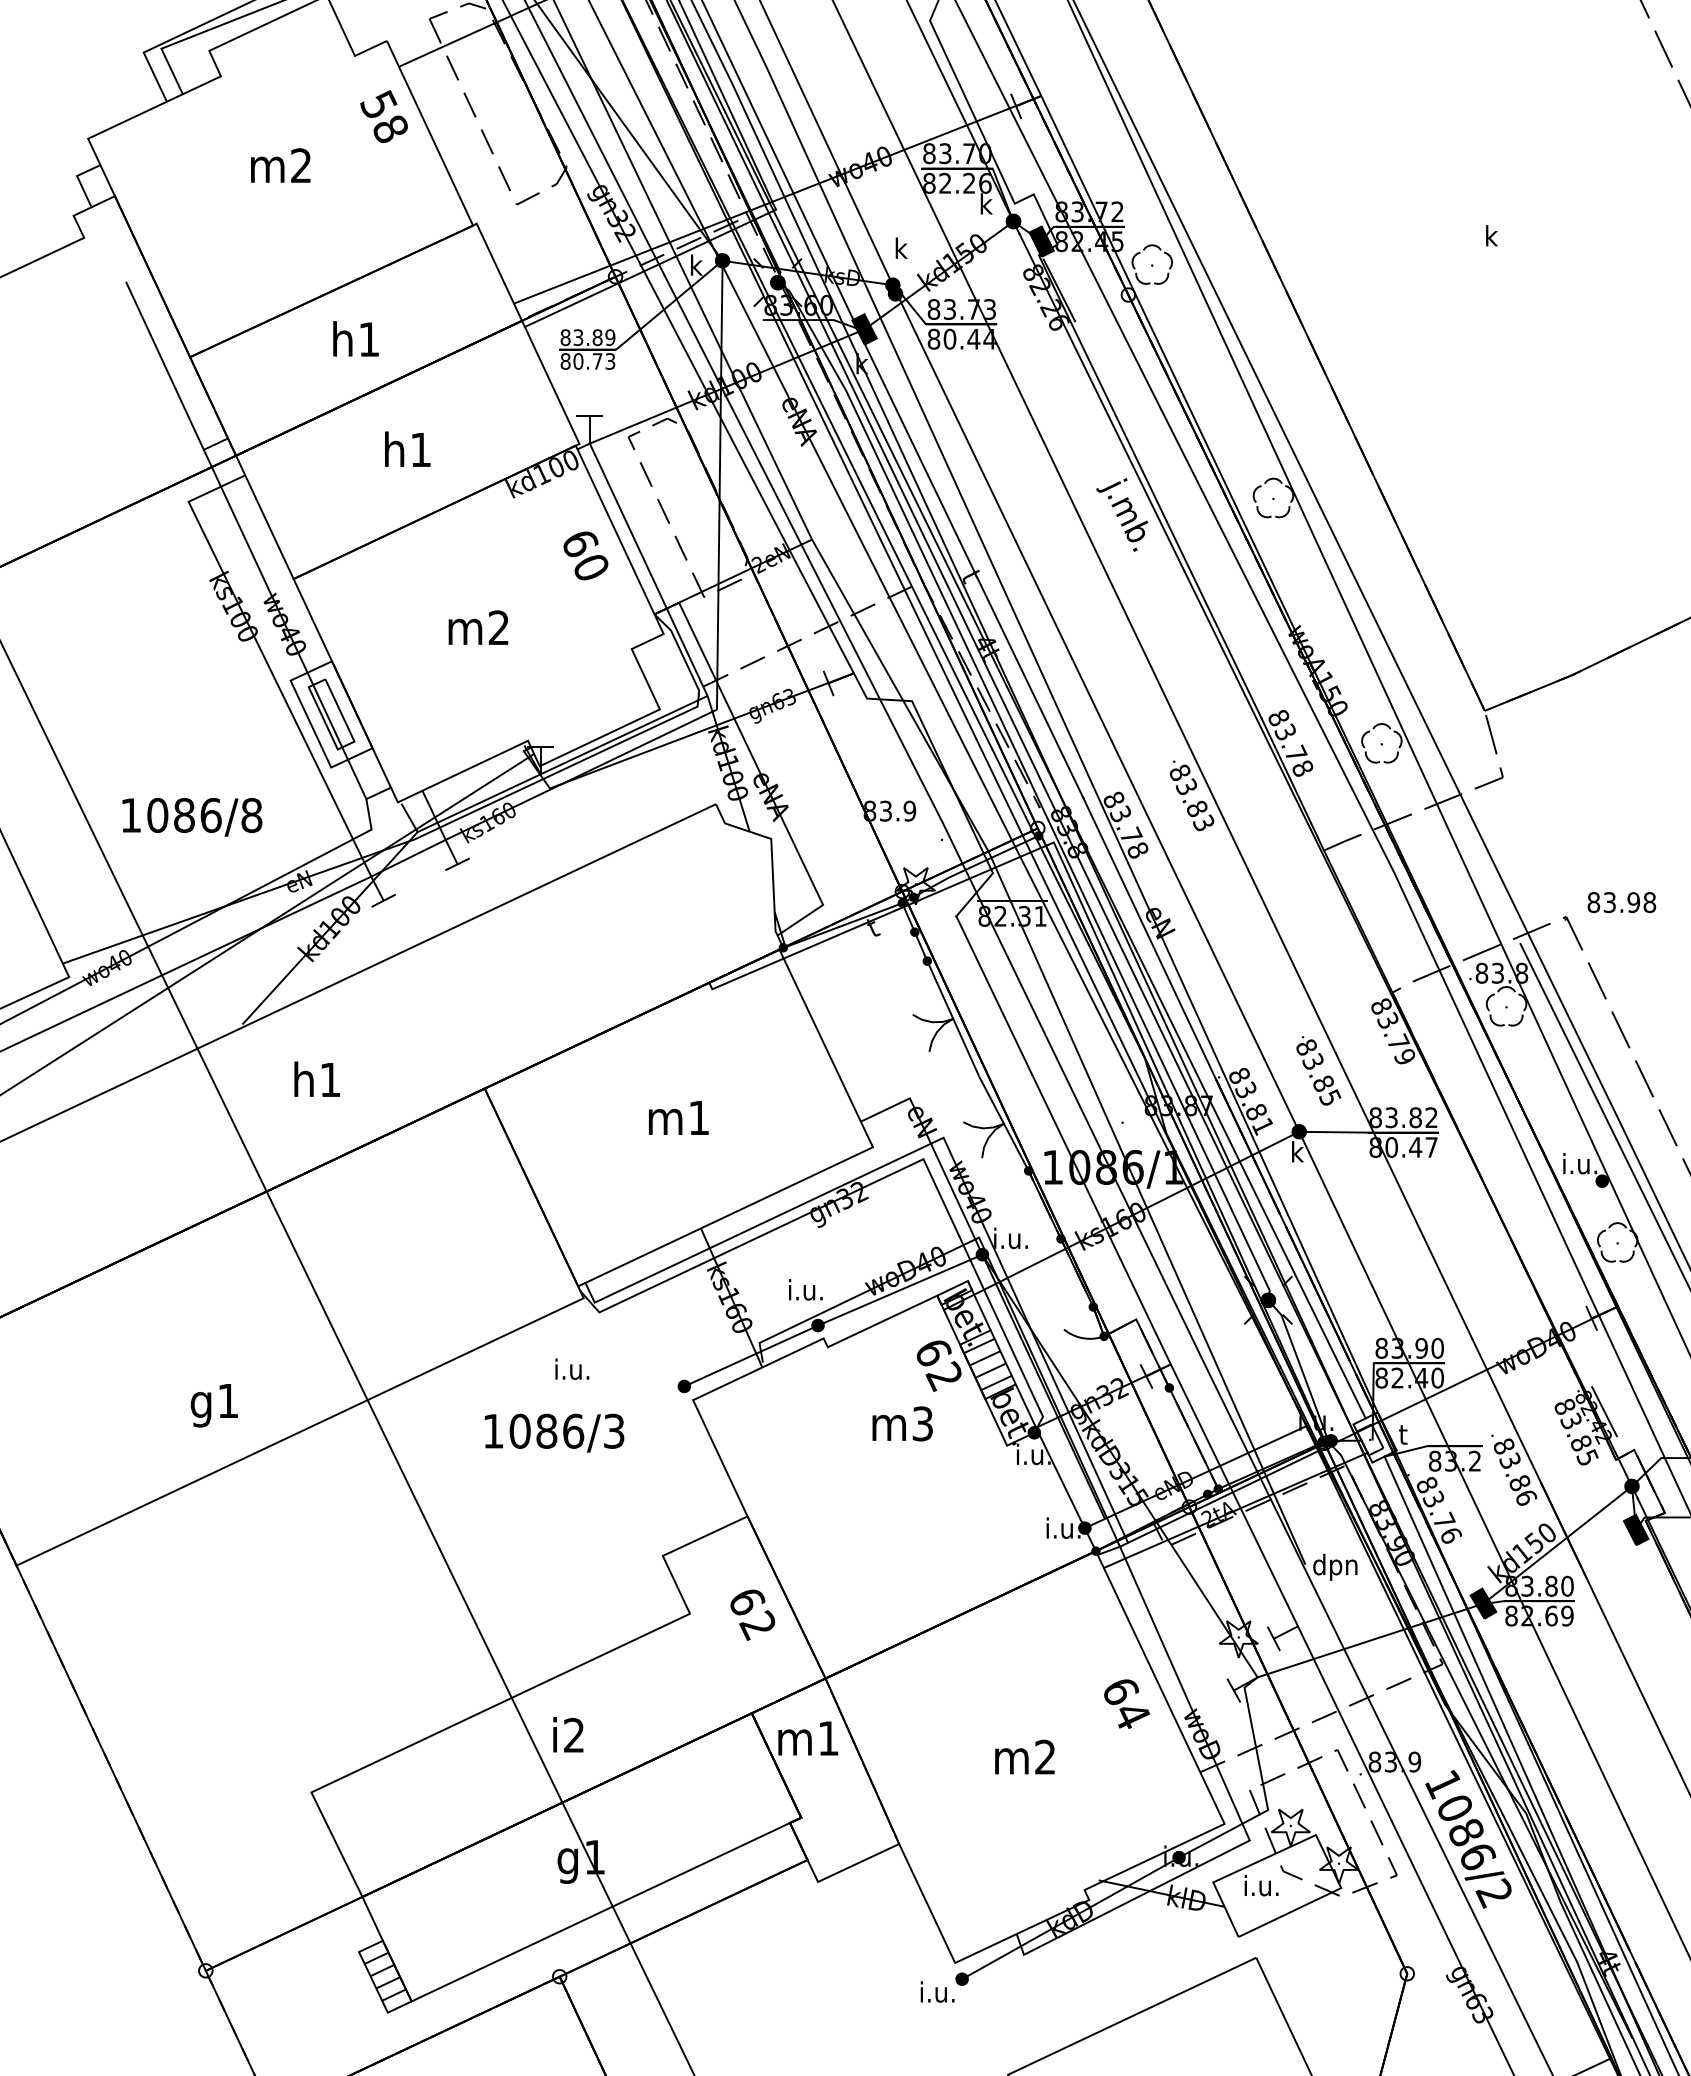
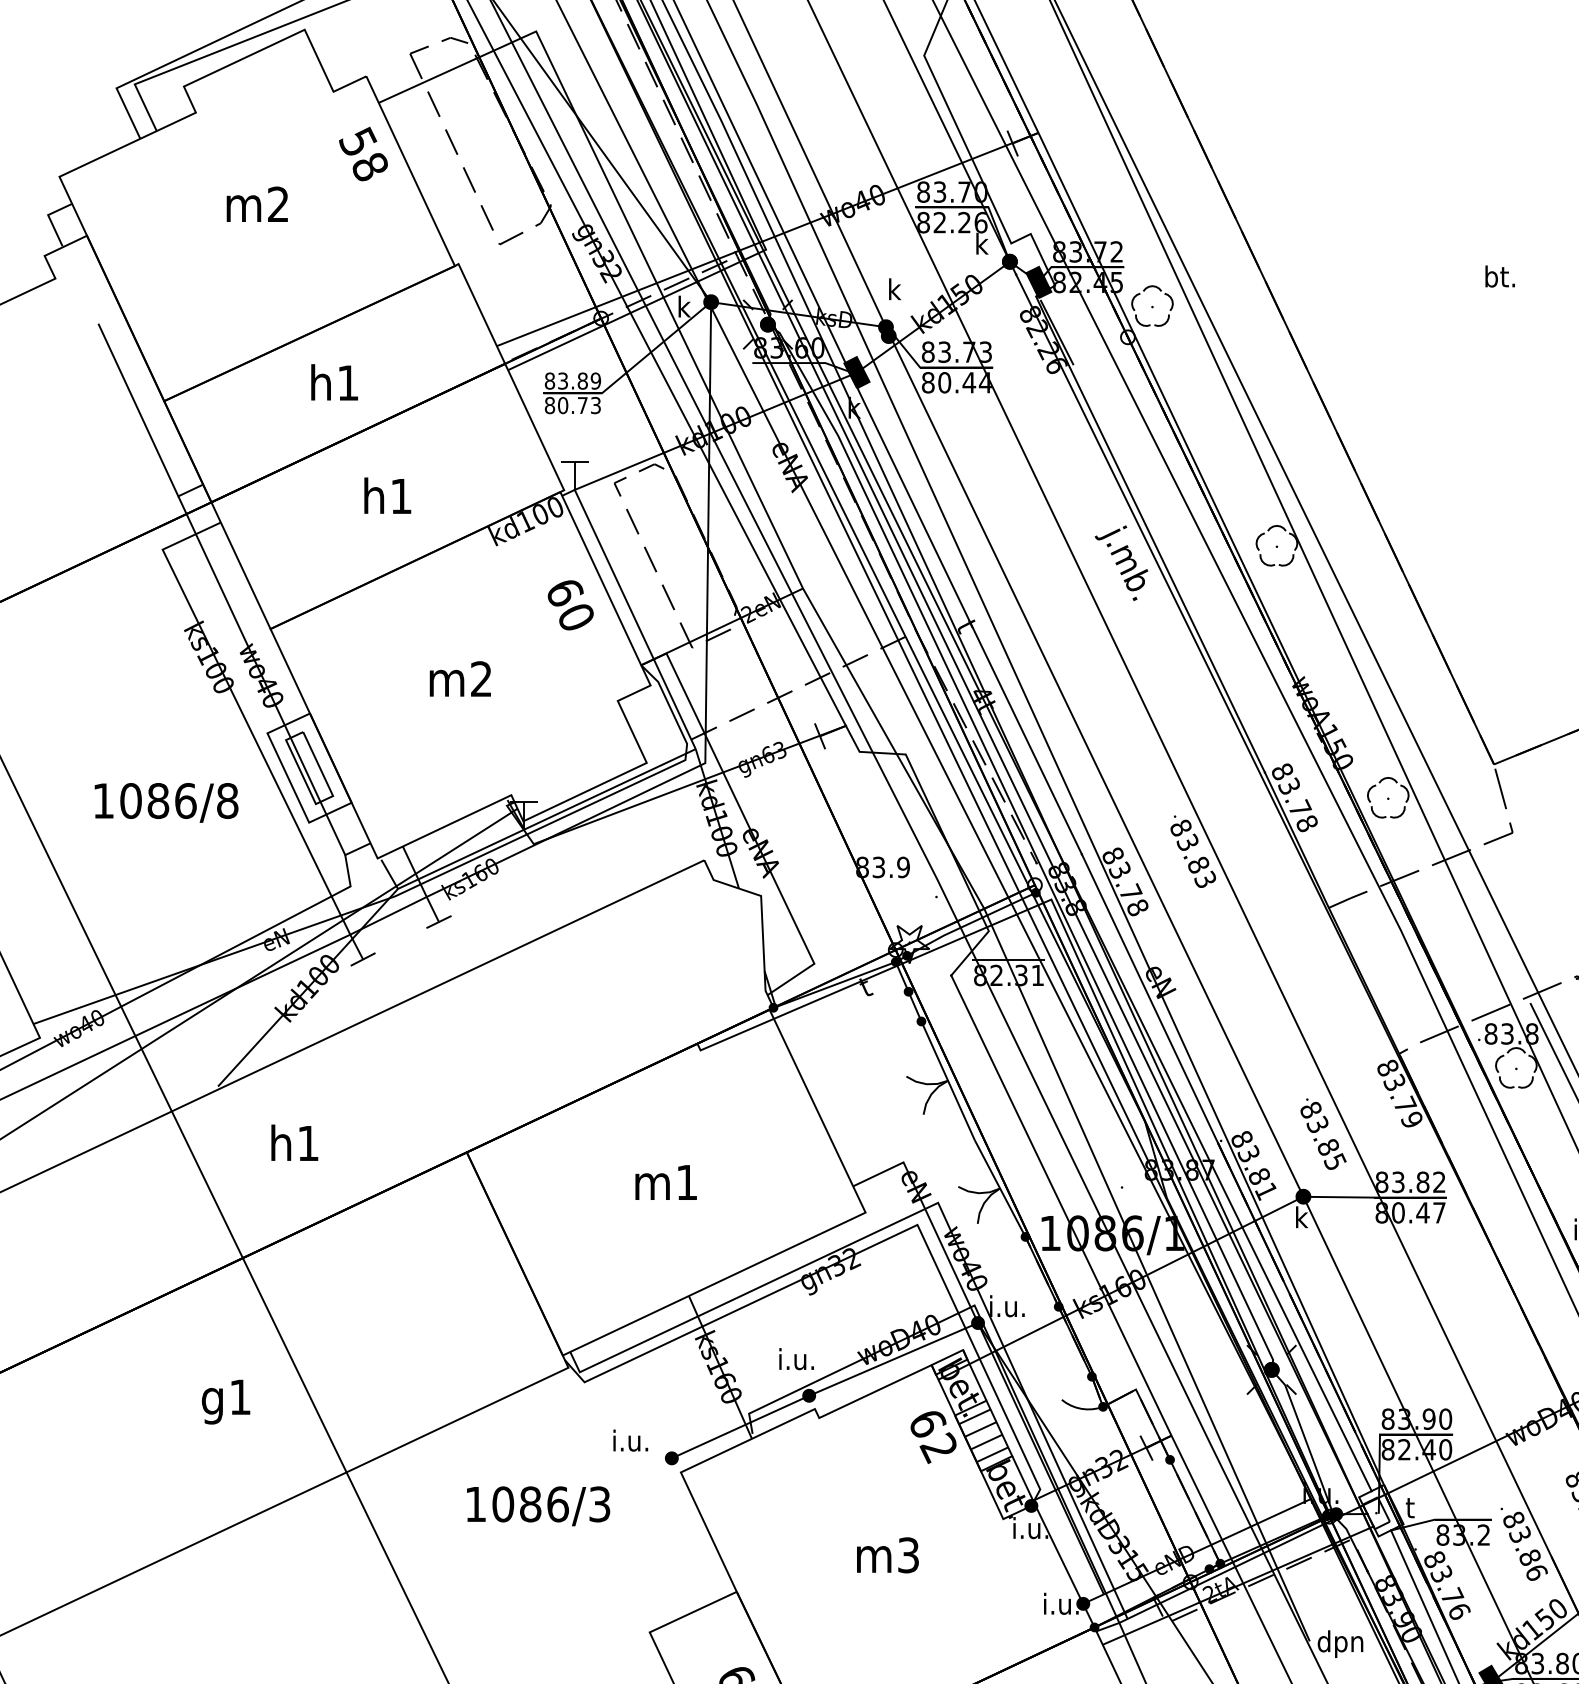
text: (1490, 235) -> (1499, 276), k -> bt.
text: (192, 817) -> (166, 803), moved
text: (572, 1368) -> (630, 1439), moved
text: (213, 1405) -> (225, 1401), moved
text: (902, 1423) -> (887, 1554), moved

